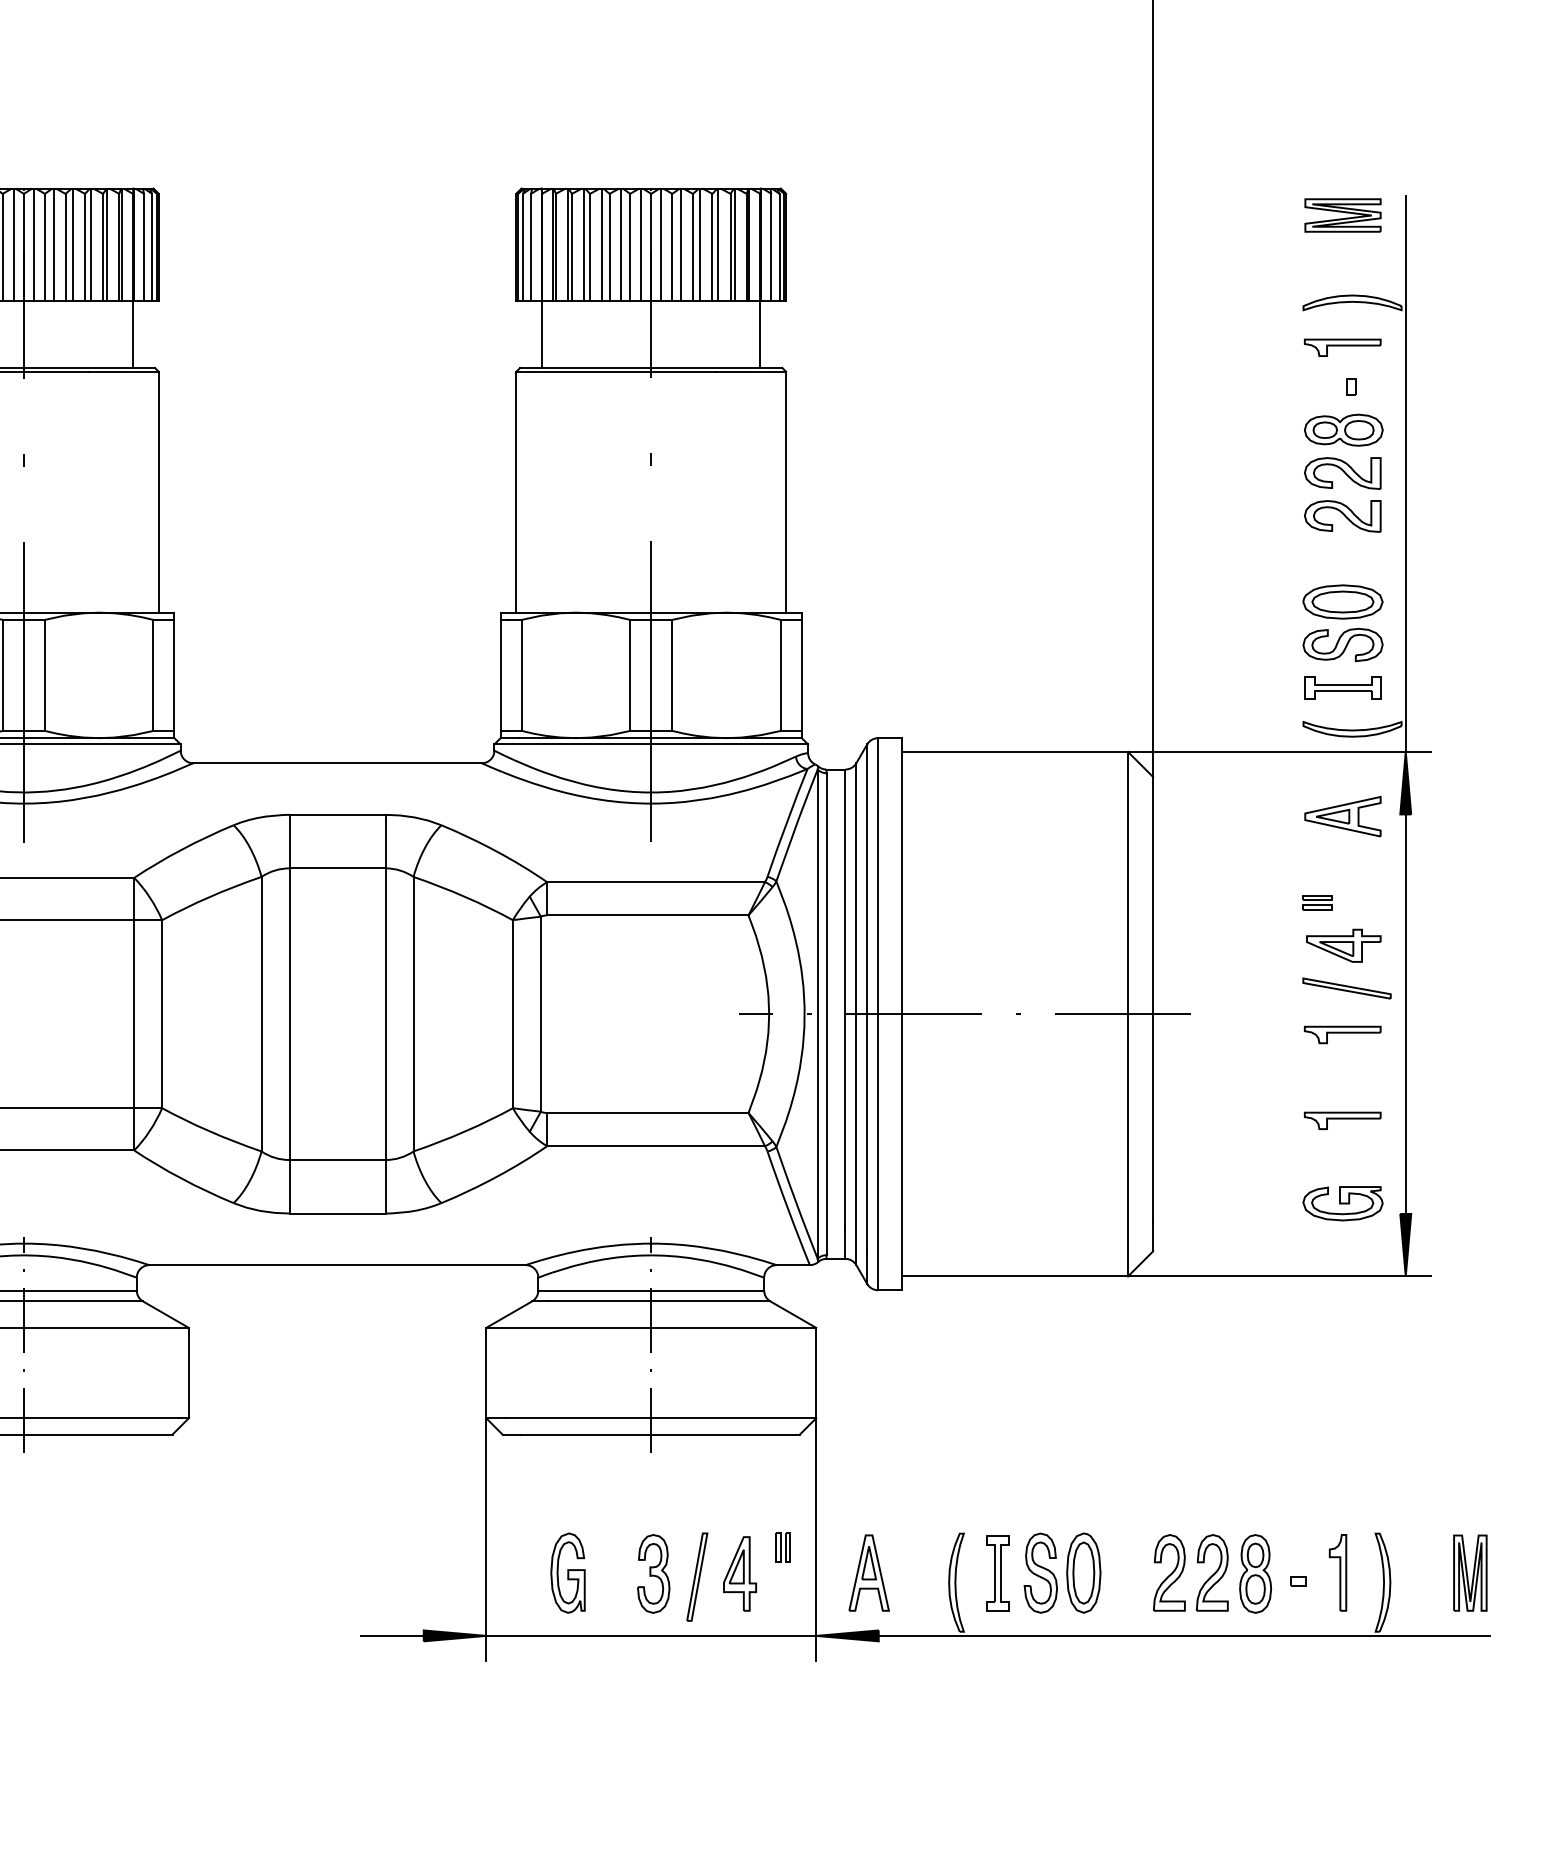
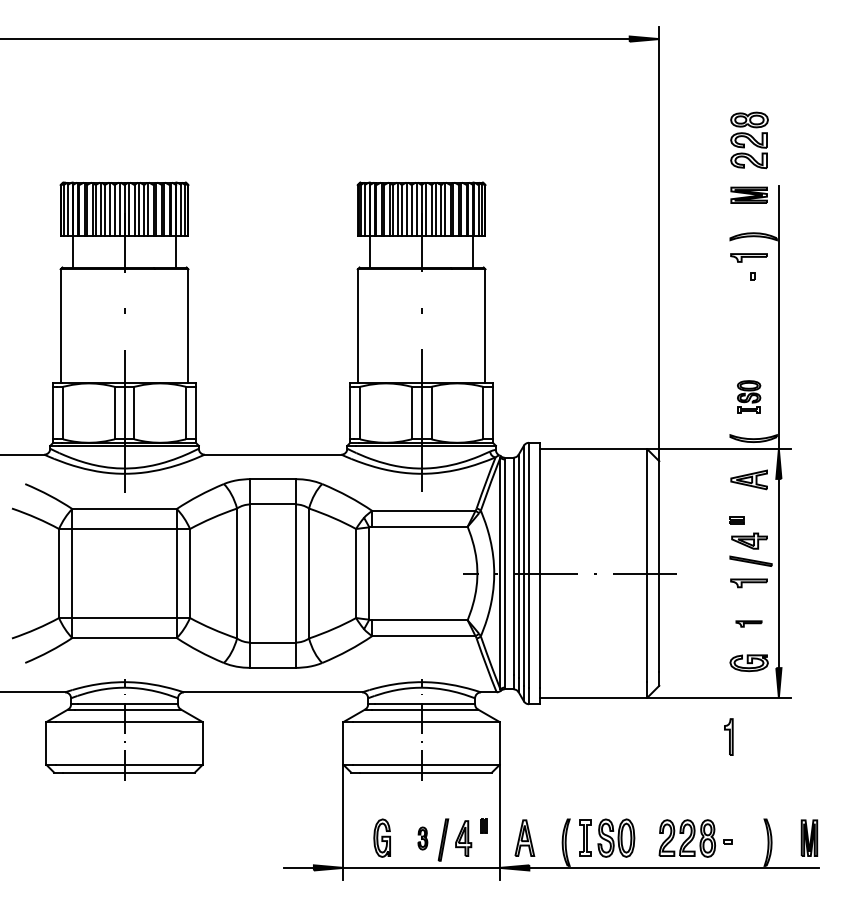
part: (1343, 473) -> (749, 140), moved
part: (1341, 640) -> (748, 396), size x0.6
part: (1341, 1119) -> (748, 623), size x0.7
part: (1337, 1571) -> (728, 736), moved
part: (653, 1573) -> (422, 838), size x0.6

